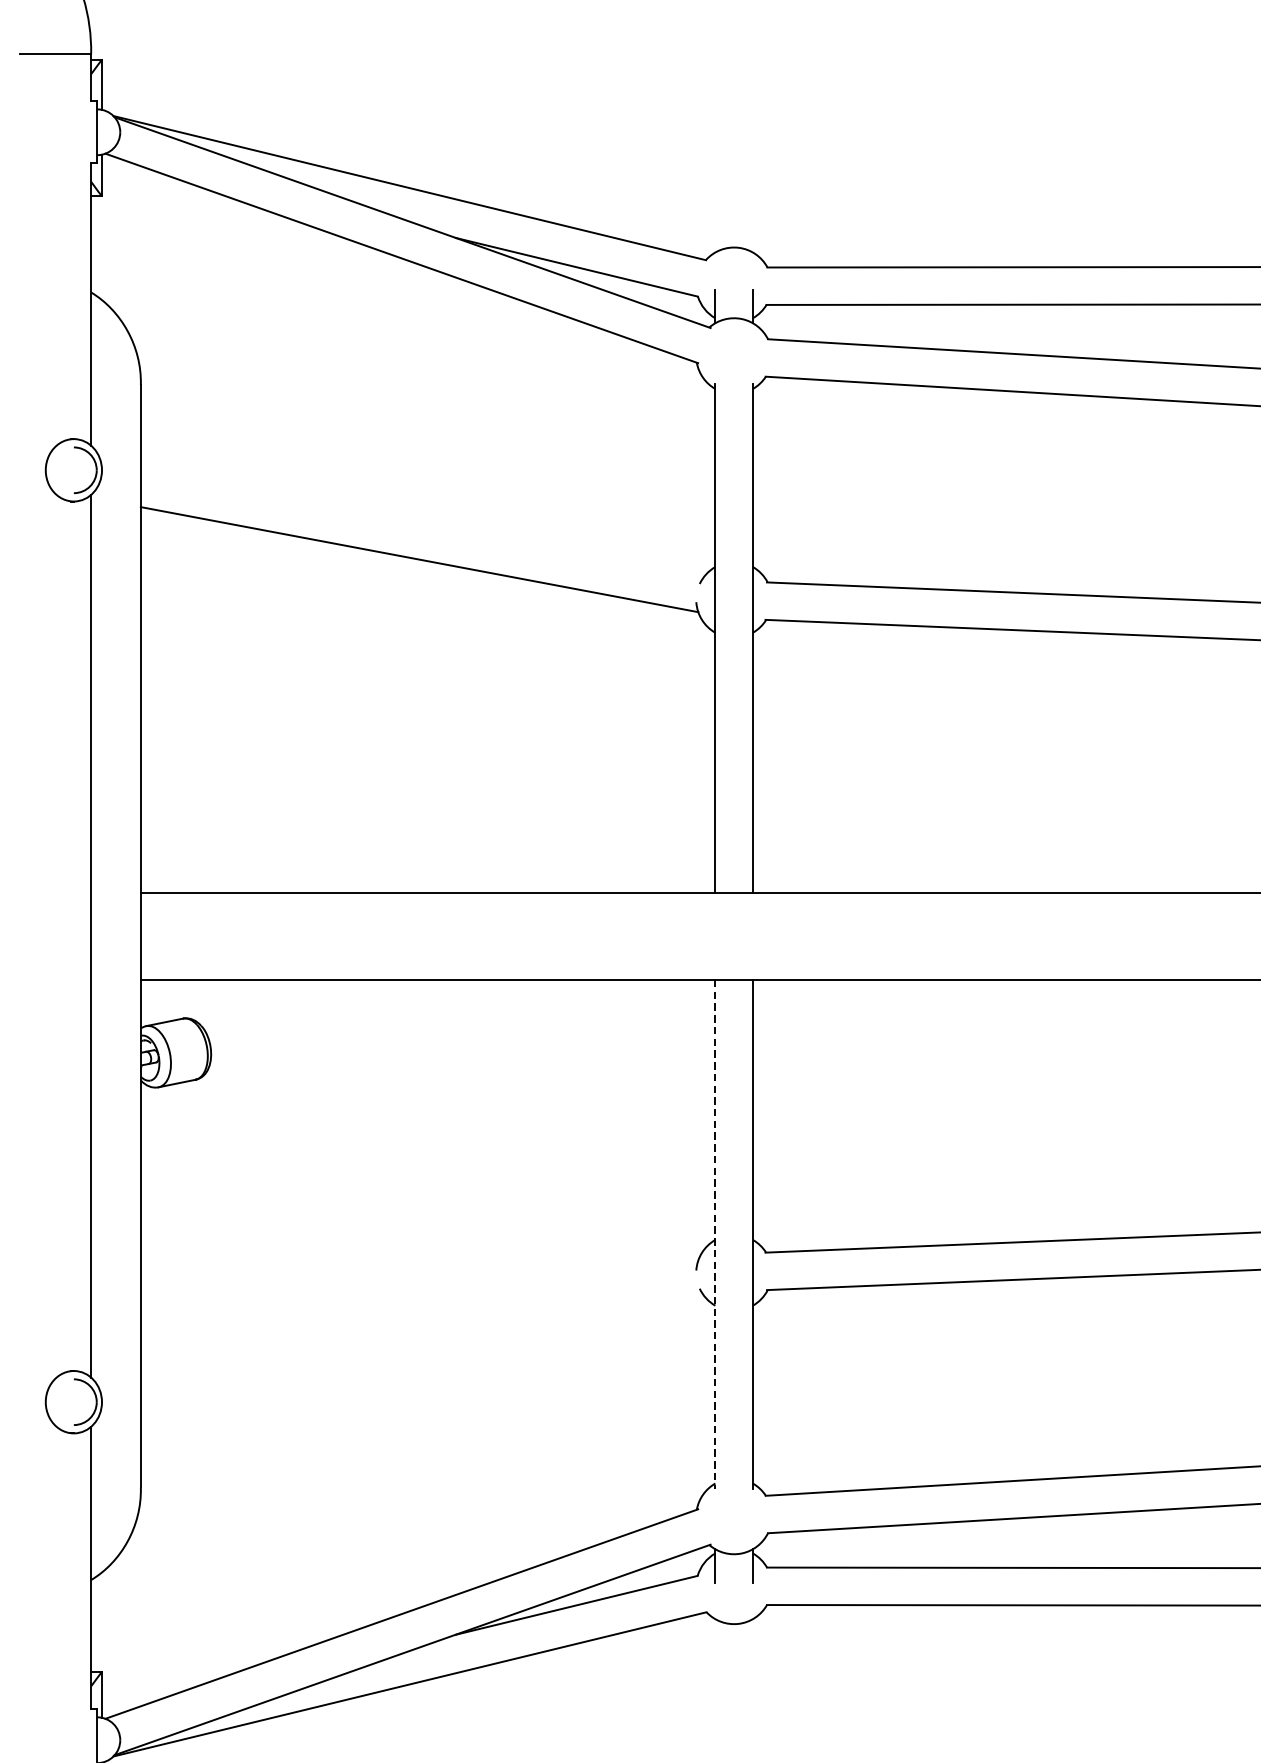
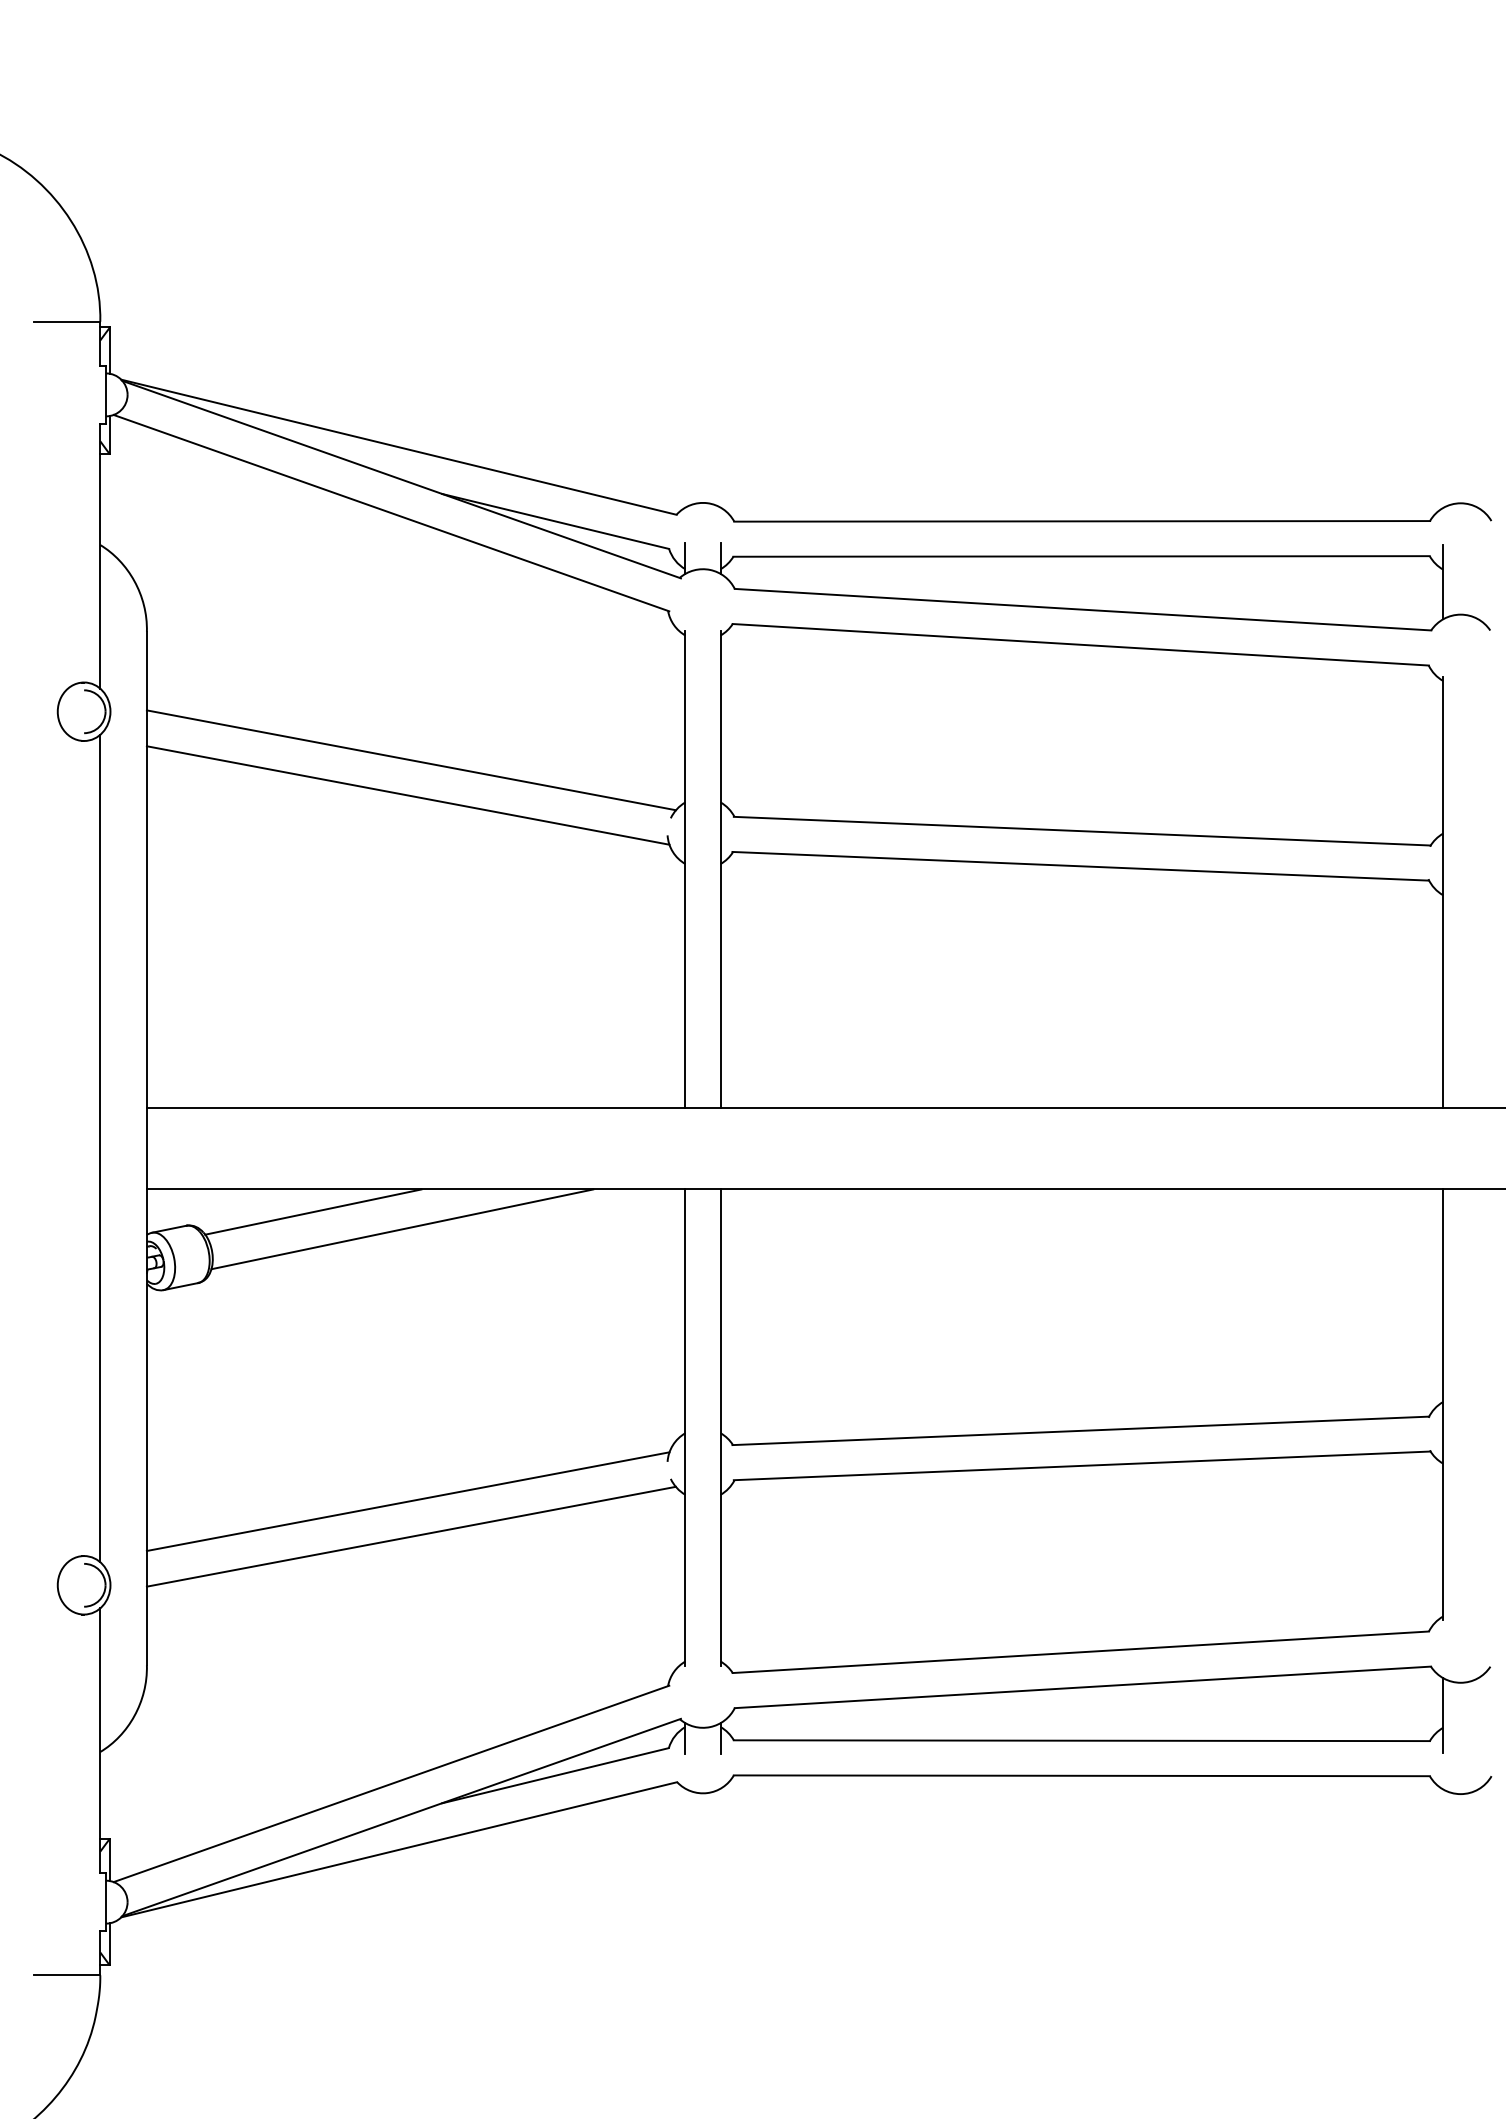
line: (422, 522) -> (410, 760), added
line: (318, 1003) -> (313, 1211), added
line: (413, 1022) -> (402, 1229), added
line: (715, 1234) -> (685, 1428), dashed -> solid
line: (418, 1312) -> (407, 1501), added
line: (422, 1350) -> (410, 1536), added

